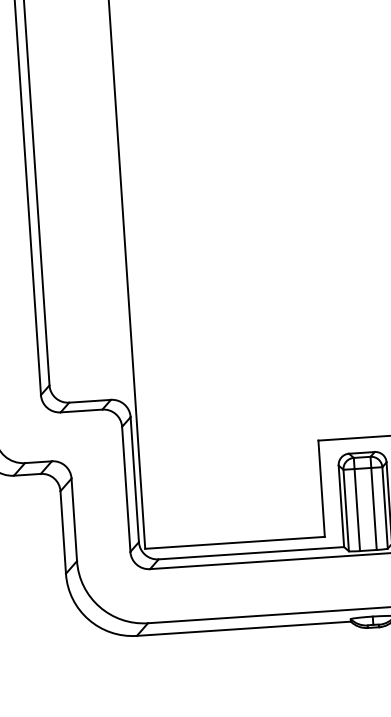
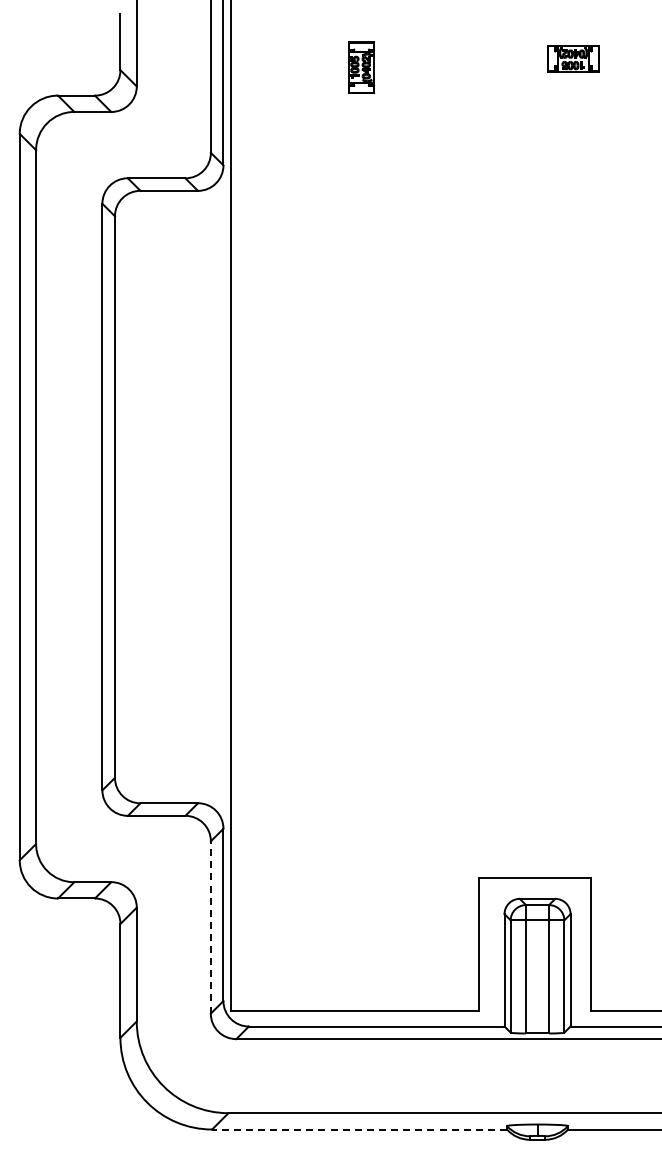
line: (125, 488) -> (210, 926), solid -> dashed
line: (243, 628) -> (359, 1129), solid -> dashed

